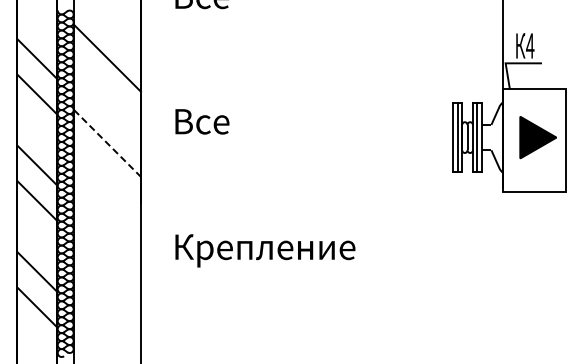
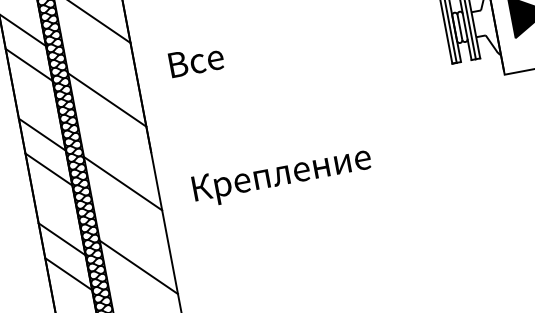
line: (107, 143) -> (107, 100), dashed -> solid
line: (107, 228) -> (123, 183), added
line: (107, 313) -> (138, 267), added

